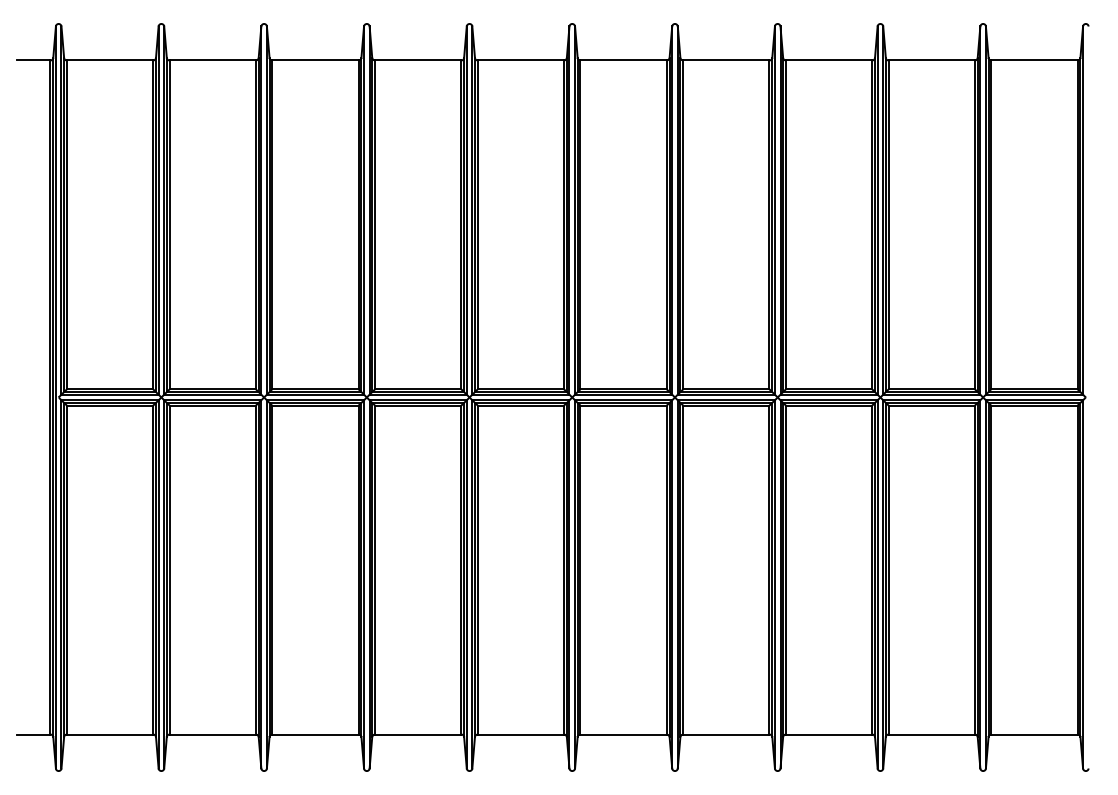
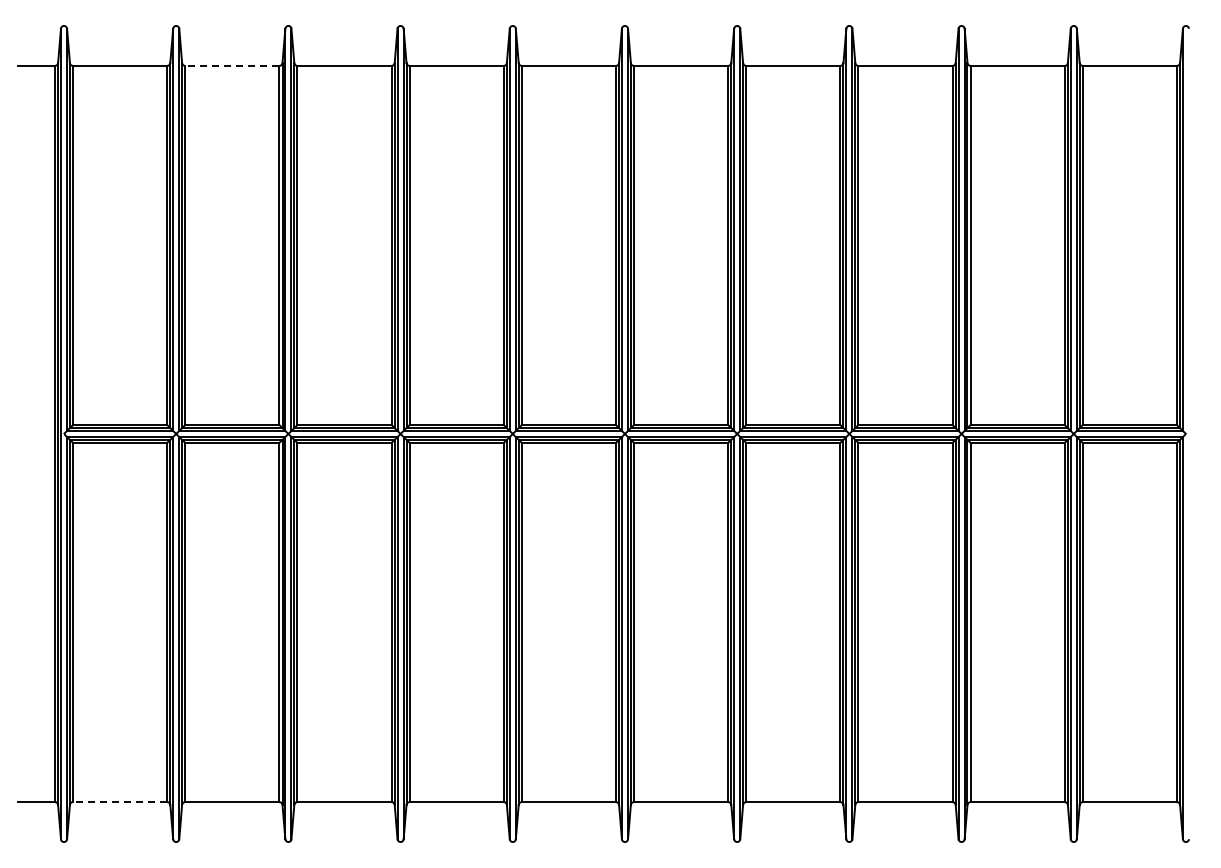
line: (212, 60) -> (232, 65), solid -> dashed
line: (109, 734) -> (119, 802), solid -> dashed

